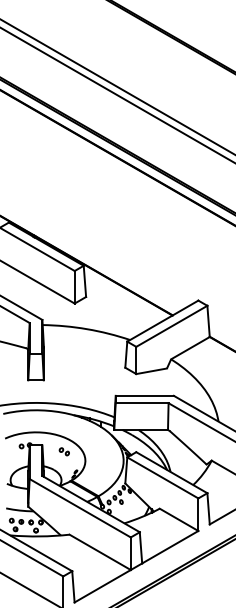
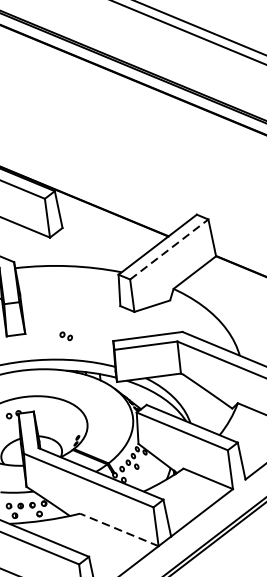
line: (172, 326) -> (170, 249), solid -> dashed
part: (63, 451) -> (65, 336), moved
line: (99, 552) -> (118, 530), solid -> dashed

